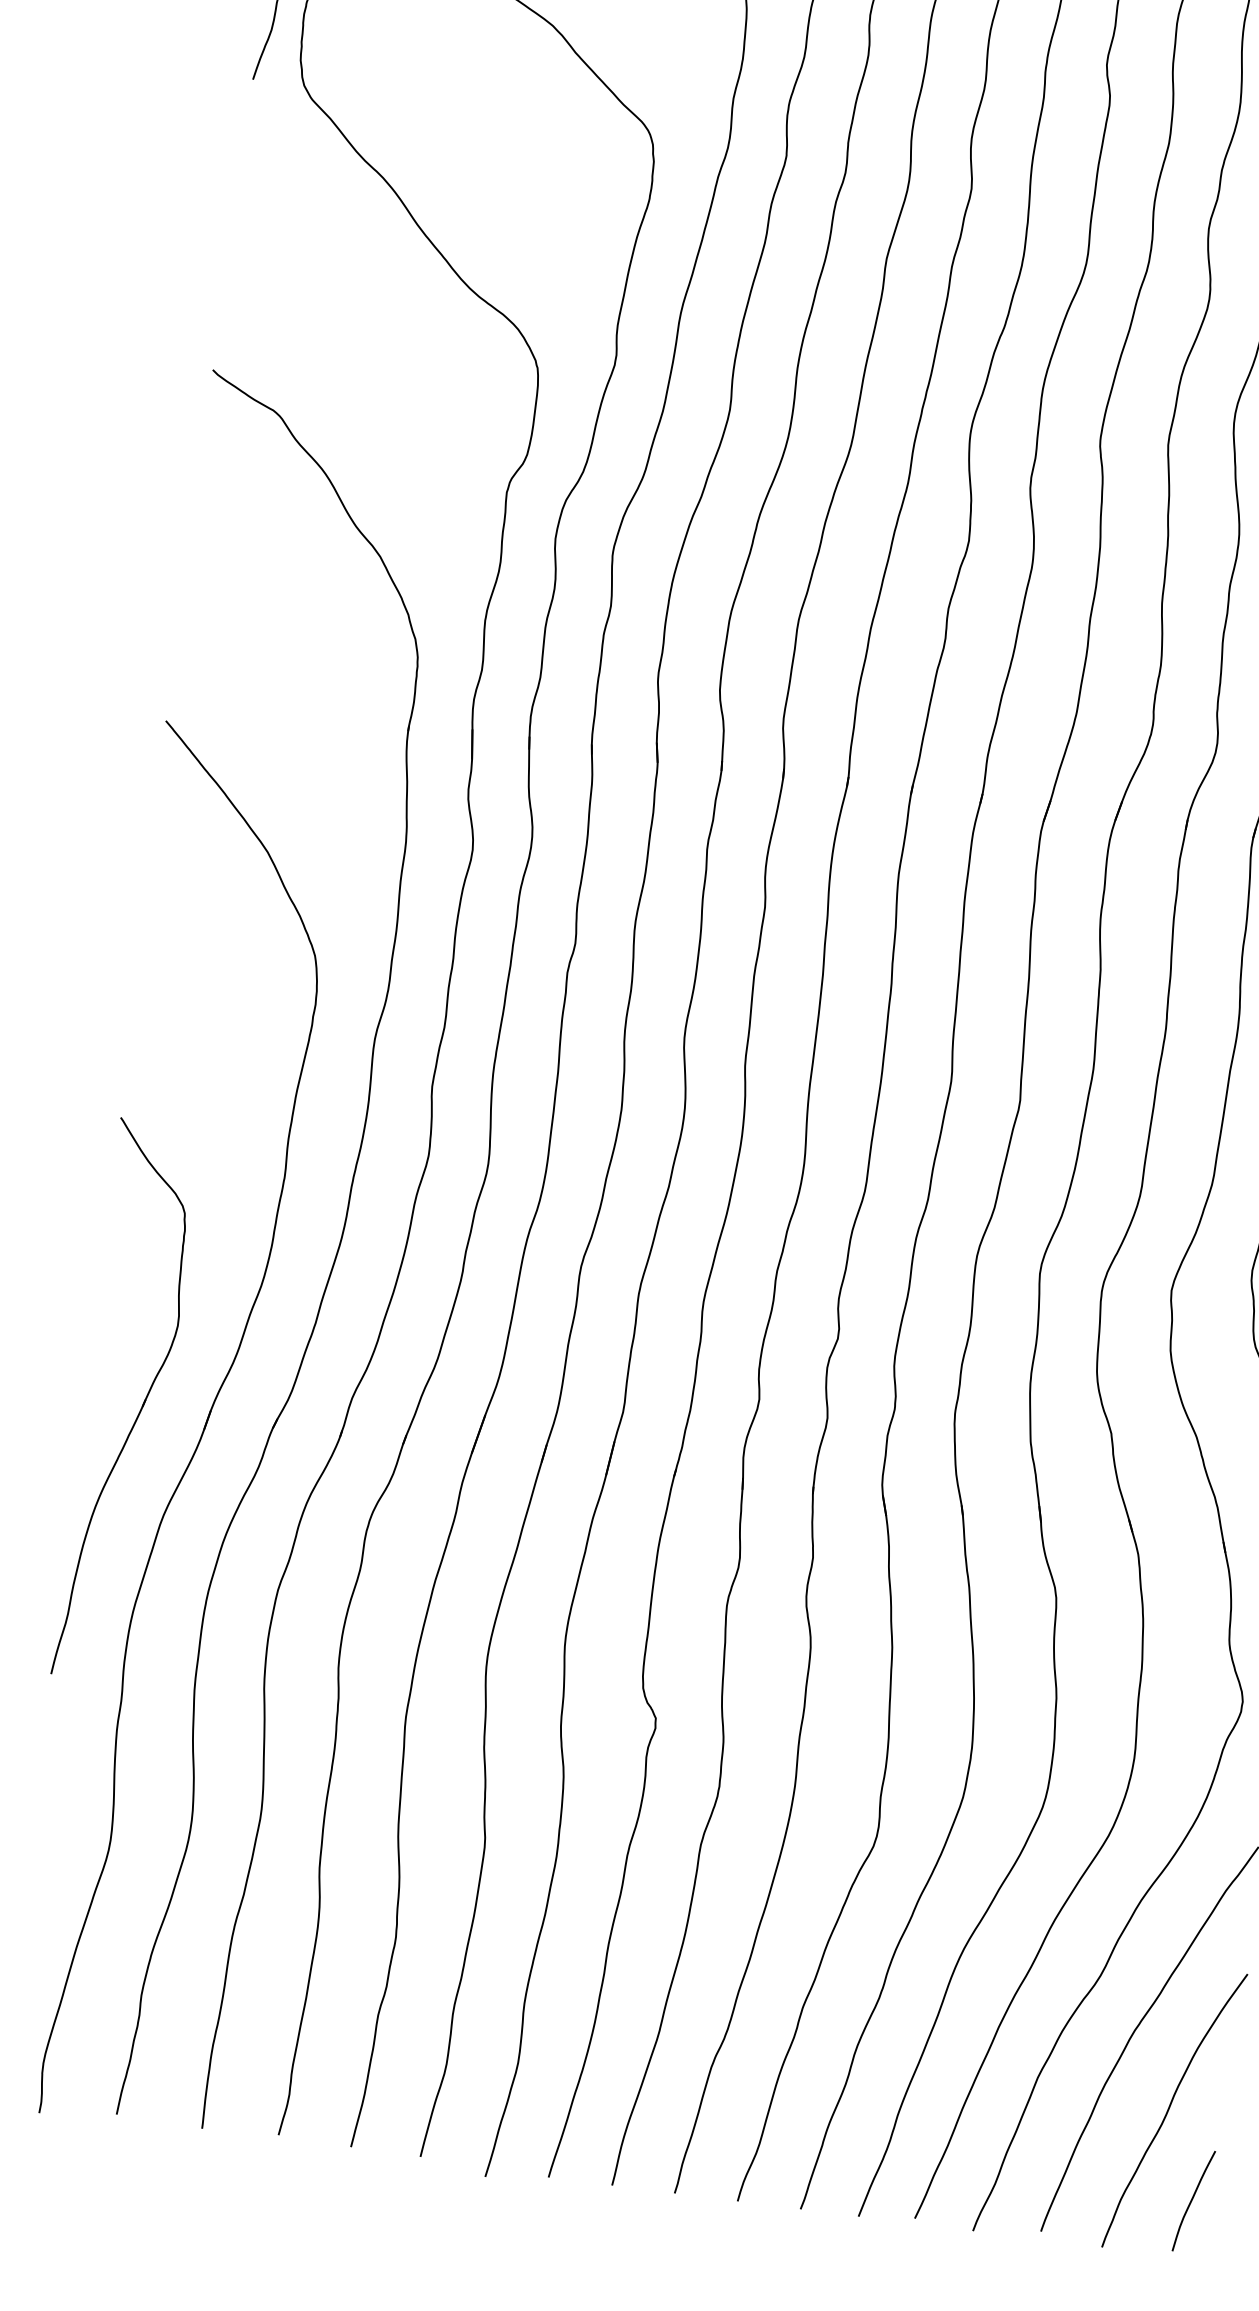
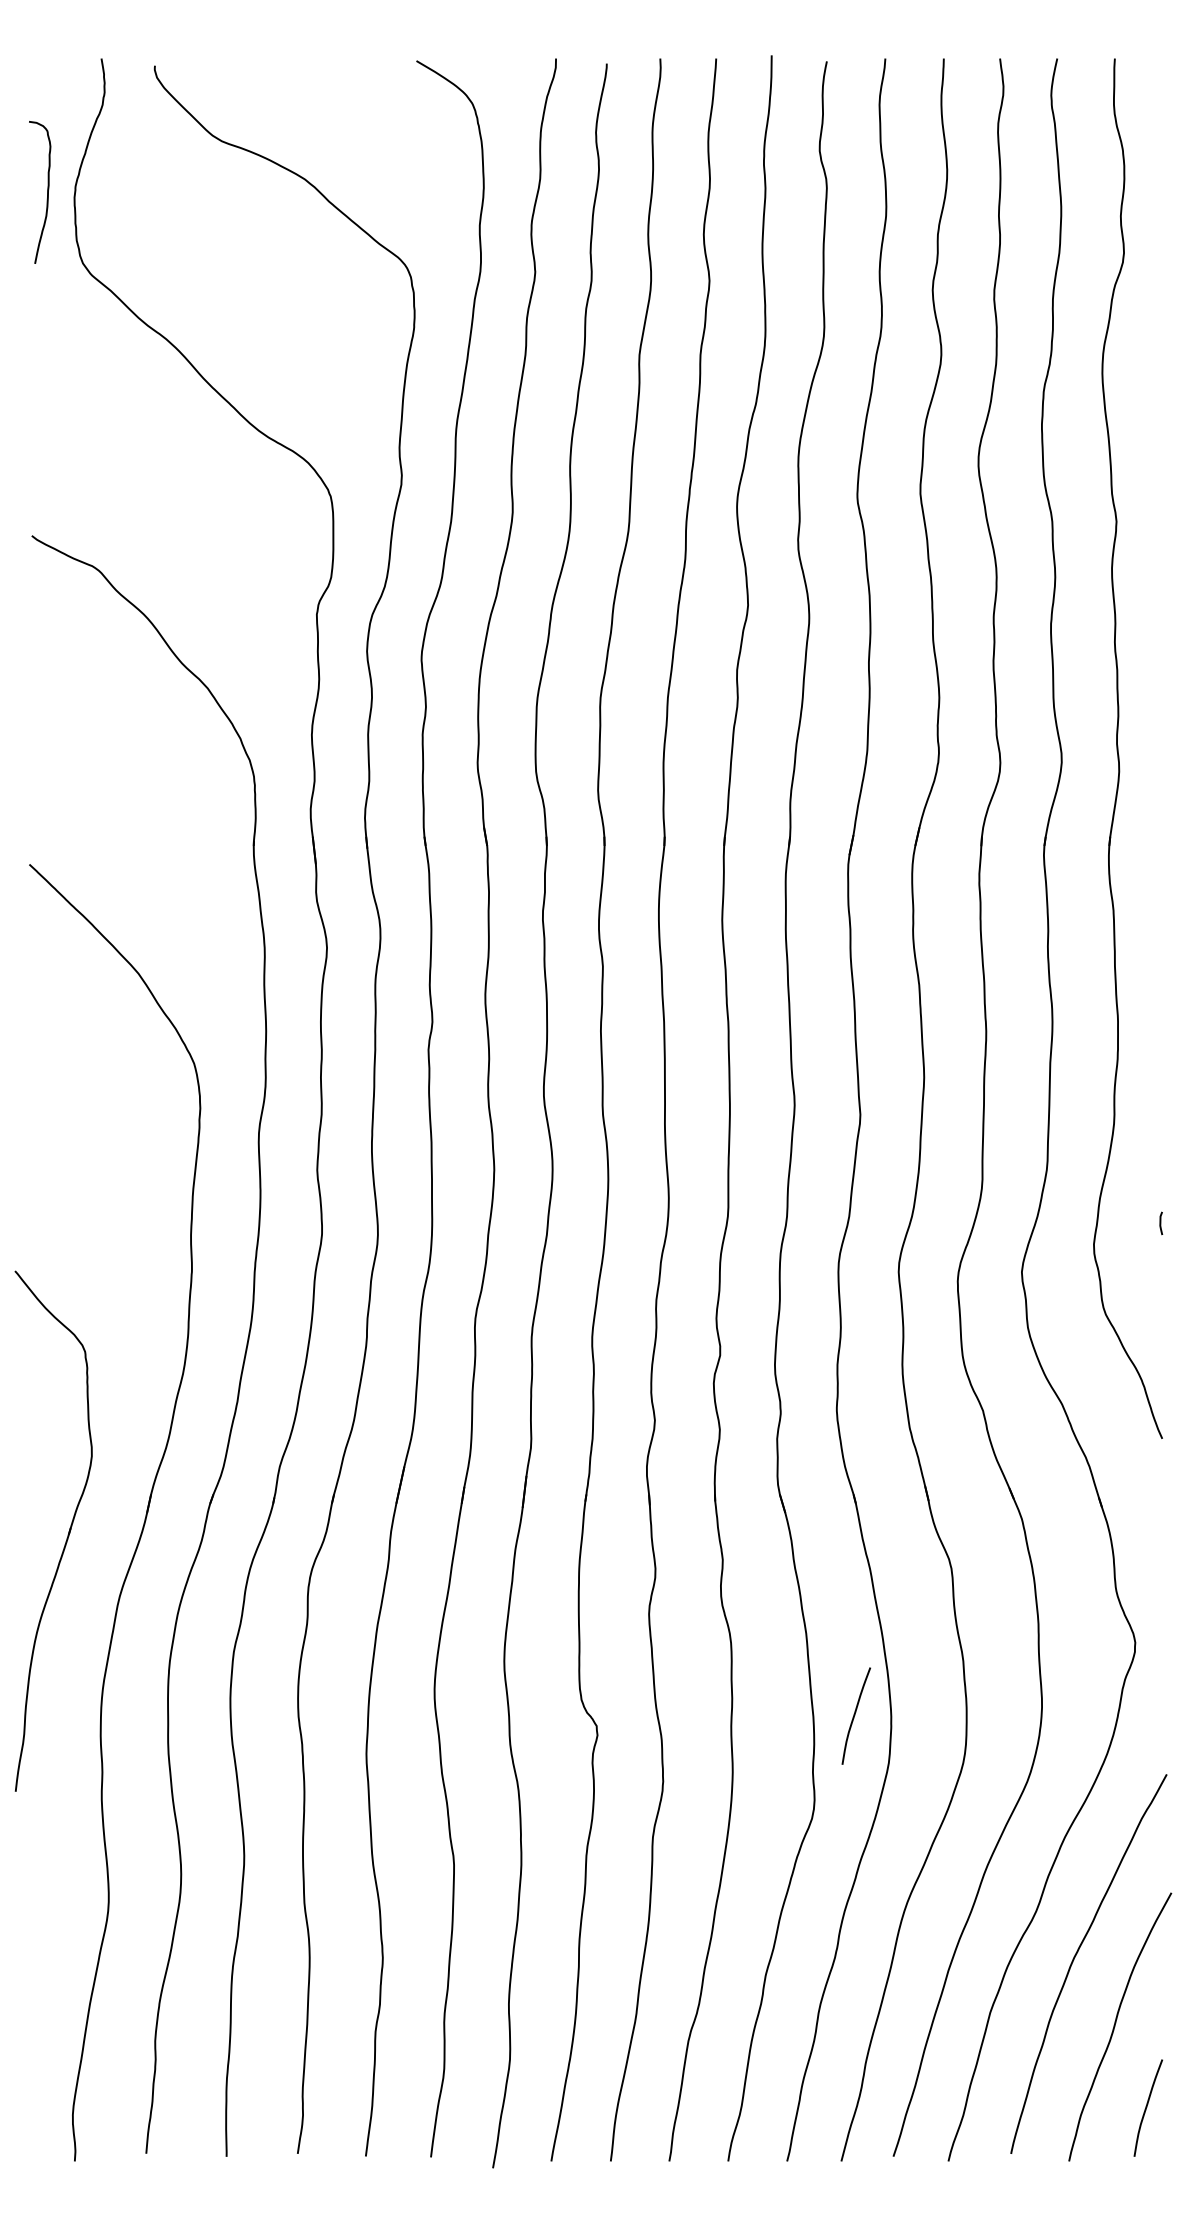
part: (141, 1406) -> (67, 1534), moved
curve: (933, 1741) -> (855, 1715), added

